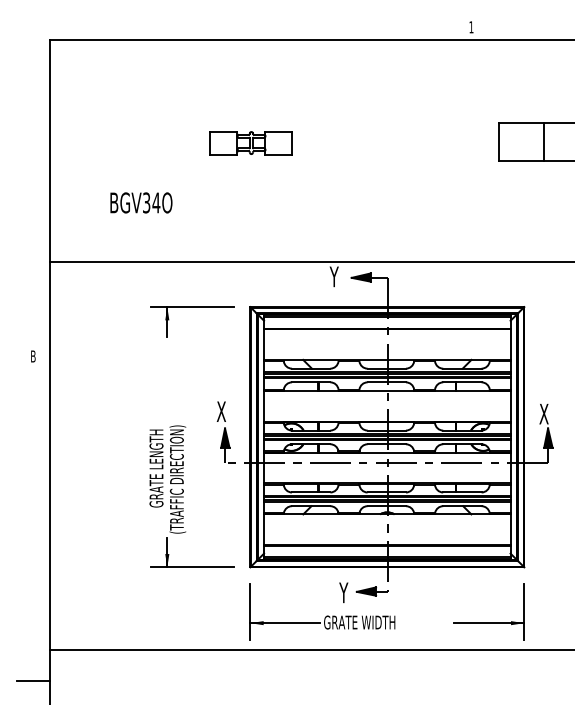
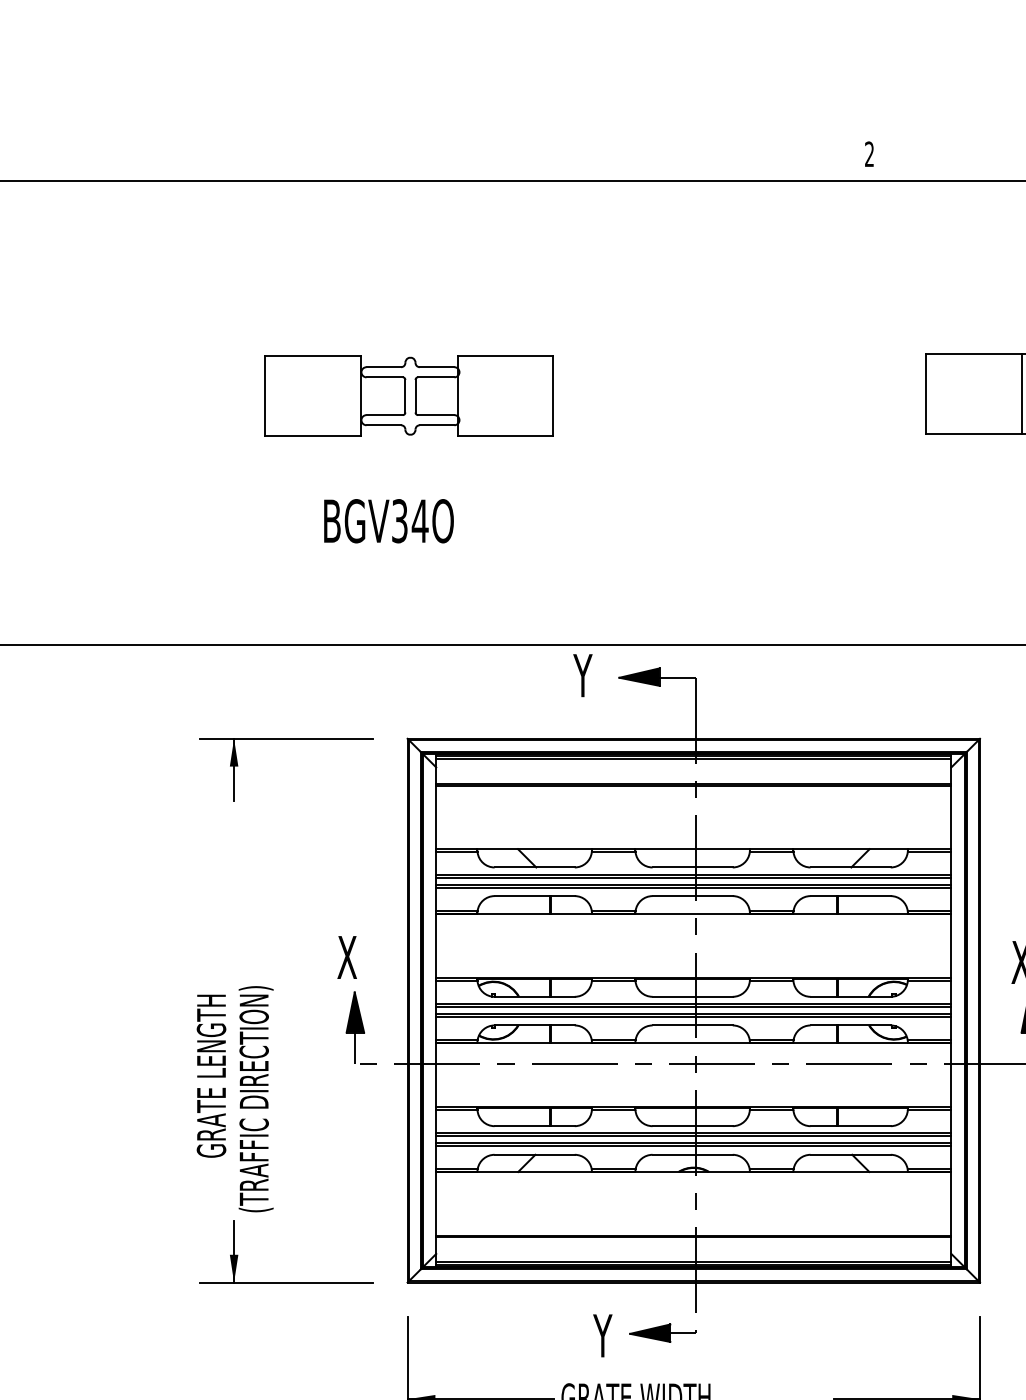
text: (471, 27) -> (869, 154), 1 -> 2
part: (250, 142) -> (407, 394), size x1.67
text: (141, 202) -> (389, 520), moved

